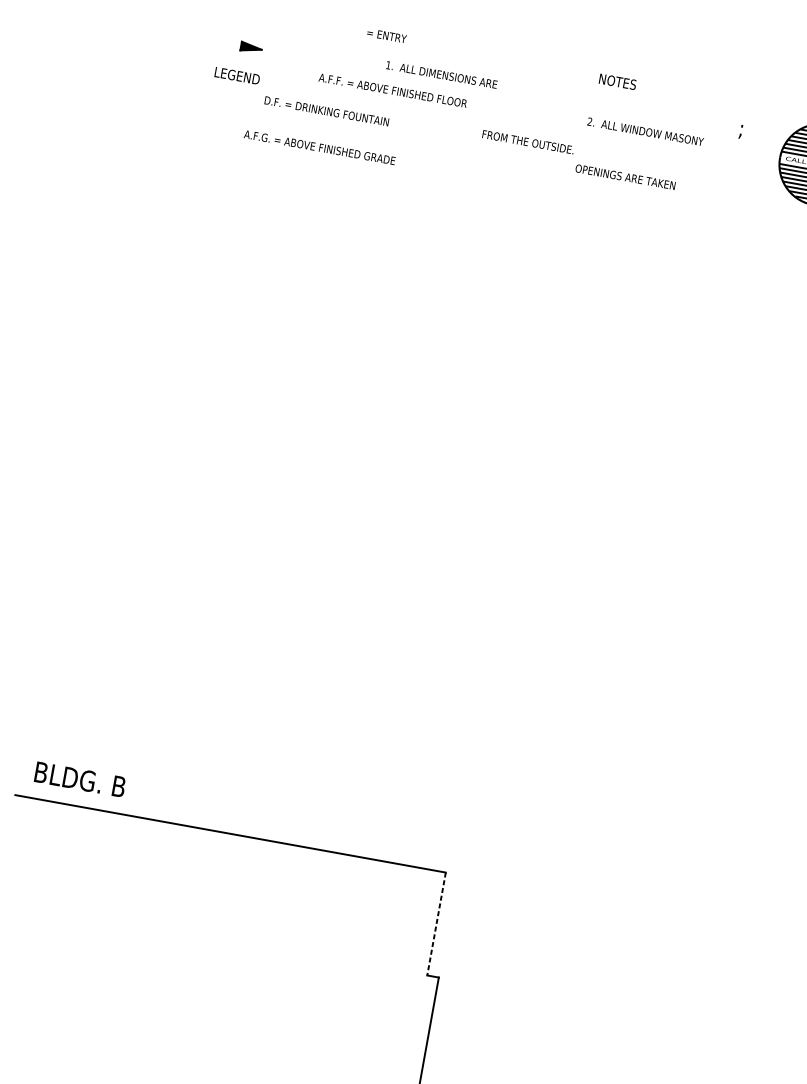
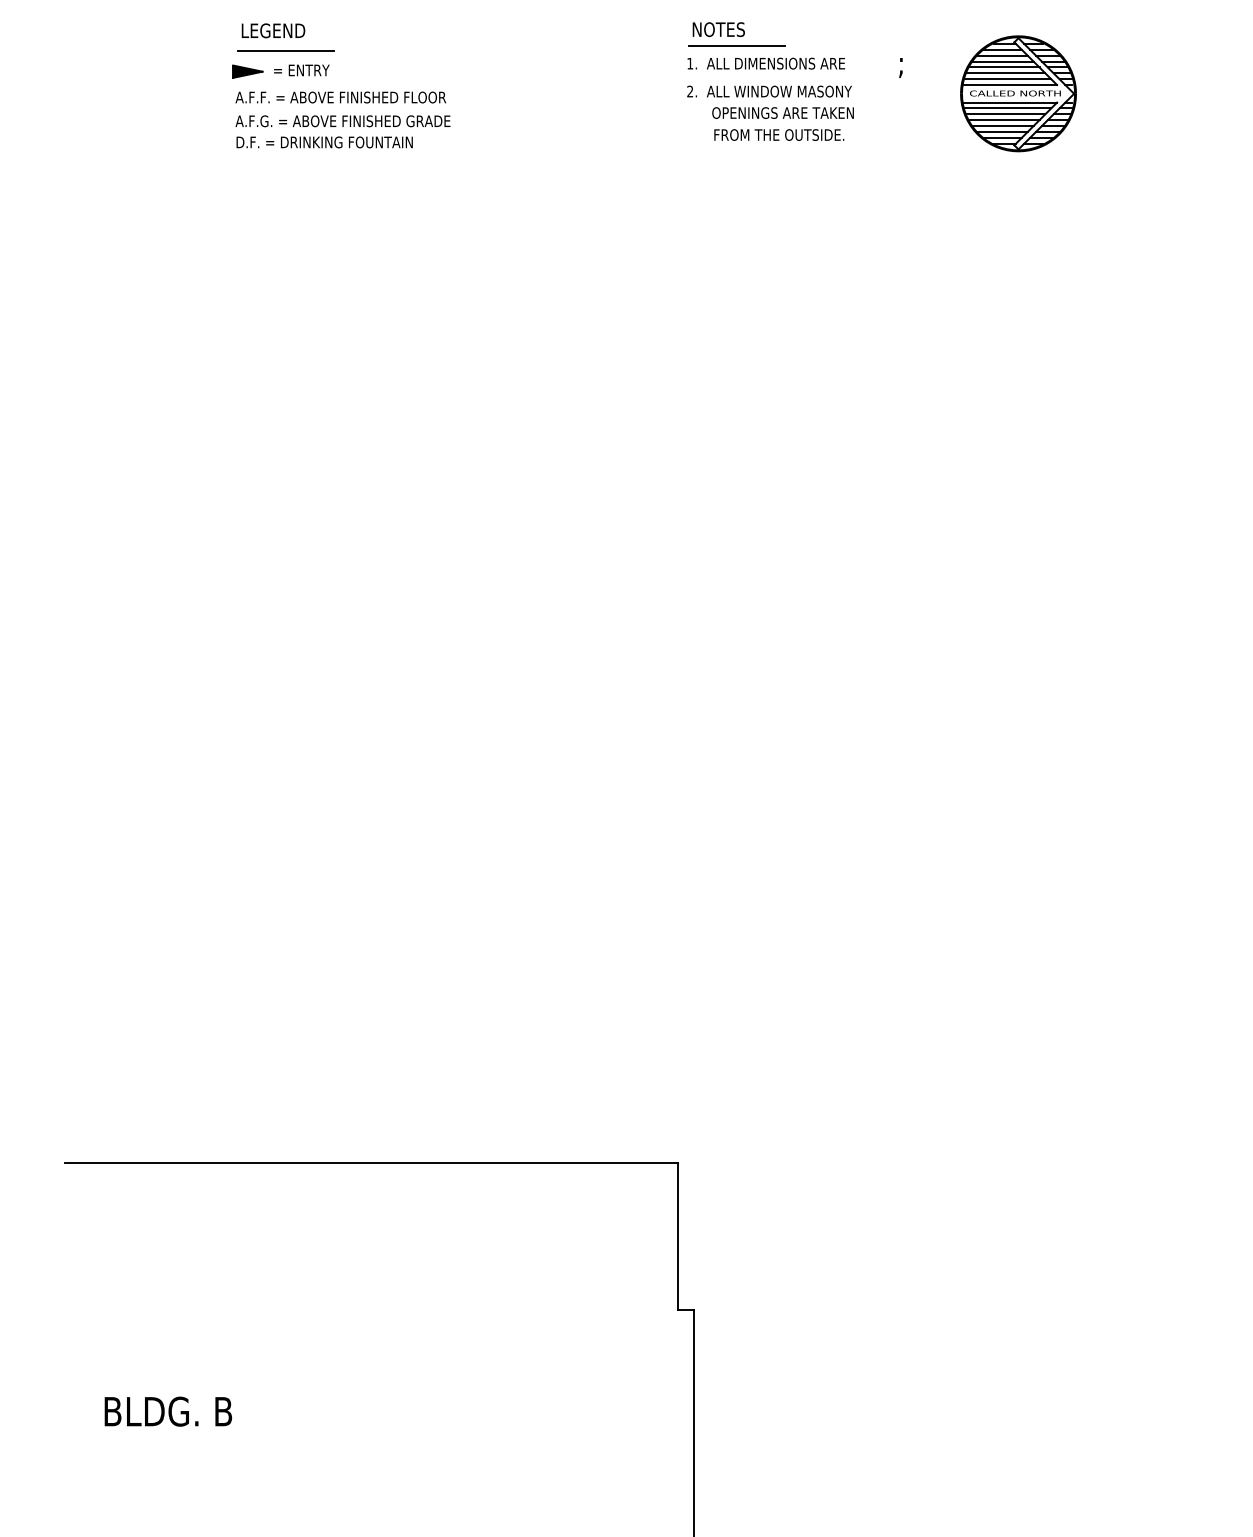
text: (386, 35) -> (301, 70), moved
line: (310, 41) -> (285, 50), added
part: (251, 47) -> (247, 71), moved
text: (441, 74) -> (765, 63), moved
text: (237, 75) -> (273, 30), moved
text: (392, 90) -> (340, 97), moved
line: (628, 95) -> (736, 45), added
text: (528, 141) -> (779, 134), moved
text: (319, 147) -> (342, 121), moved
text: (625, 176) -> (782, 112), moved
text: (79, 779) -> (167, 1411), moved
line: (436, 924) -> (677, 1236), dashed -> solid

